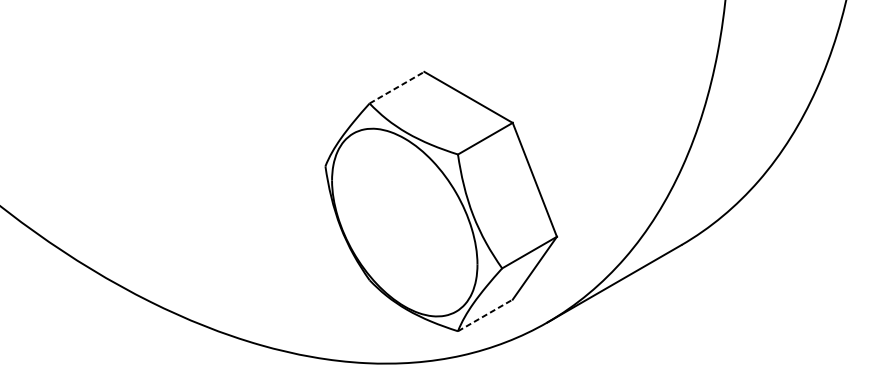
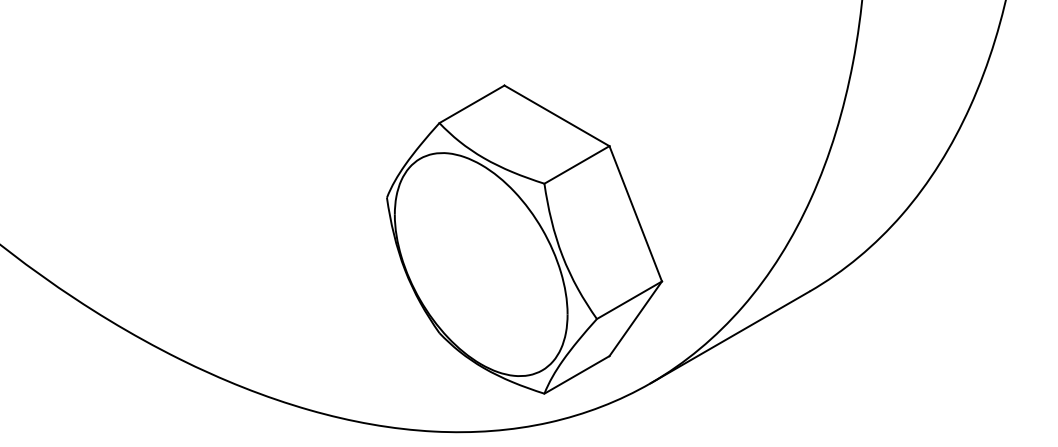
line: (396, 87) -> (471, 104), dashed -> solid
line: (484, 315) -> (576, 374), dashed -> solid

